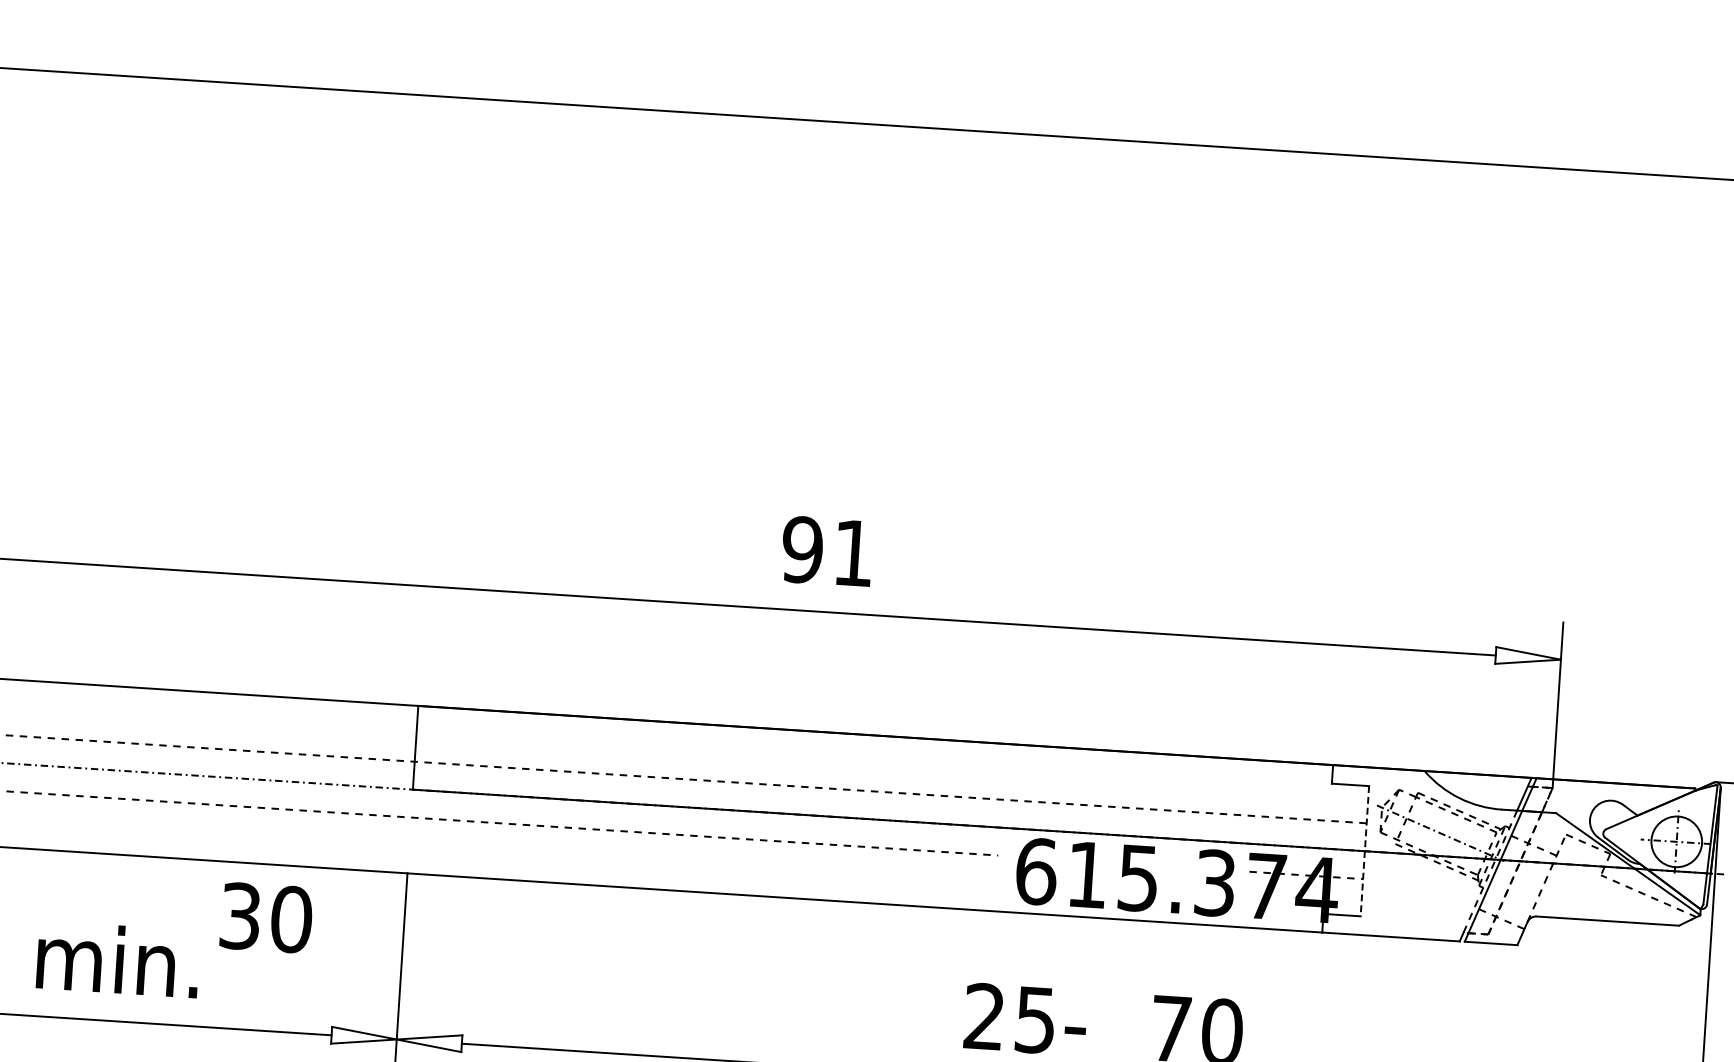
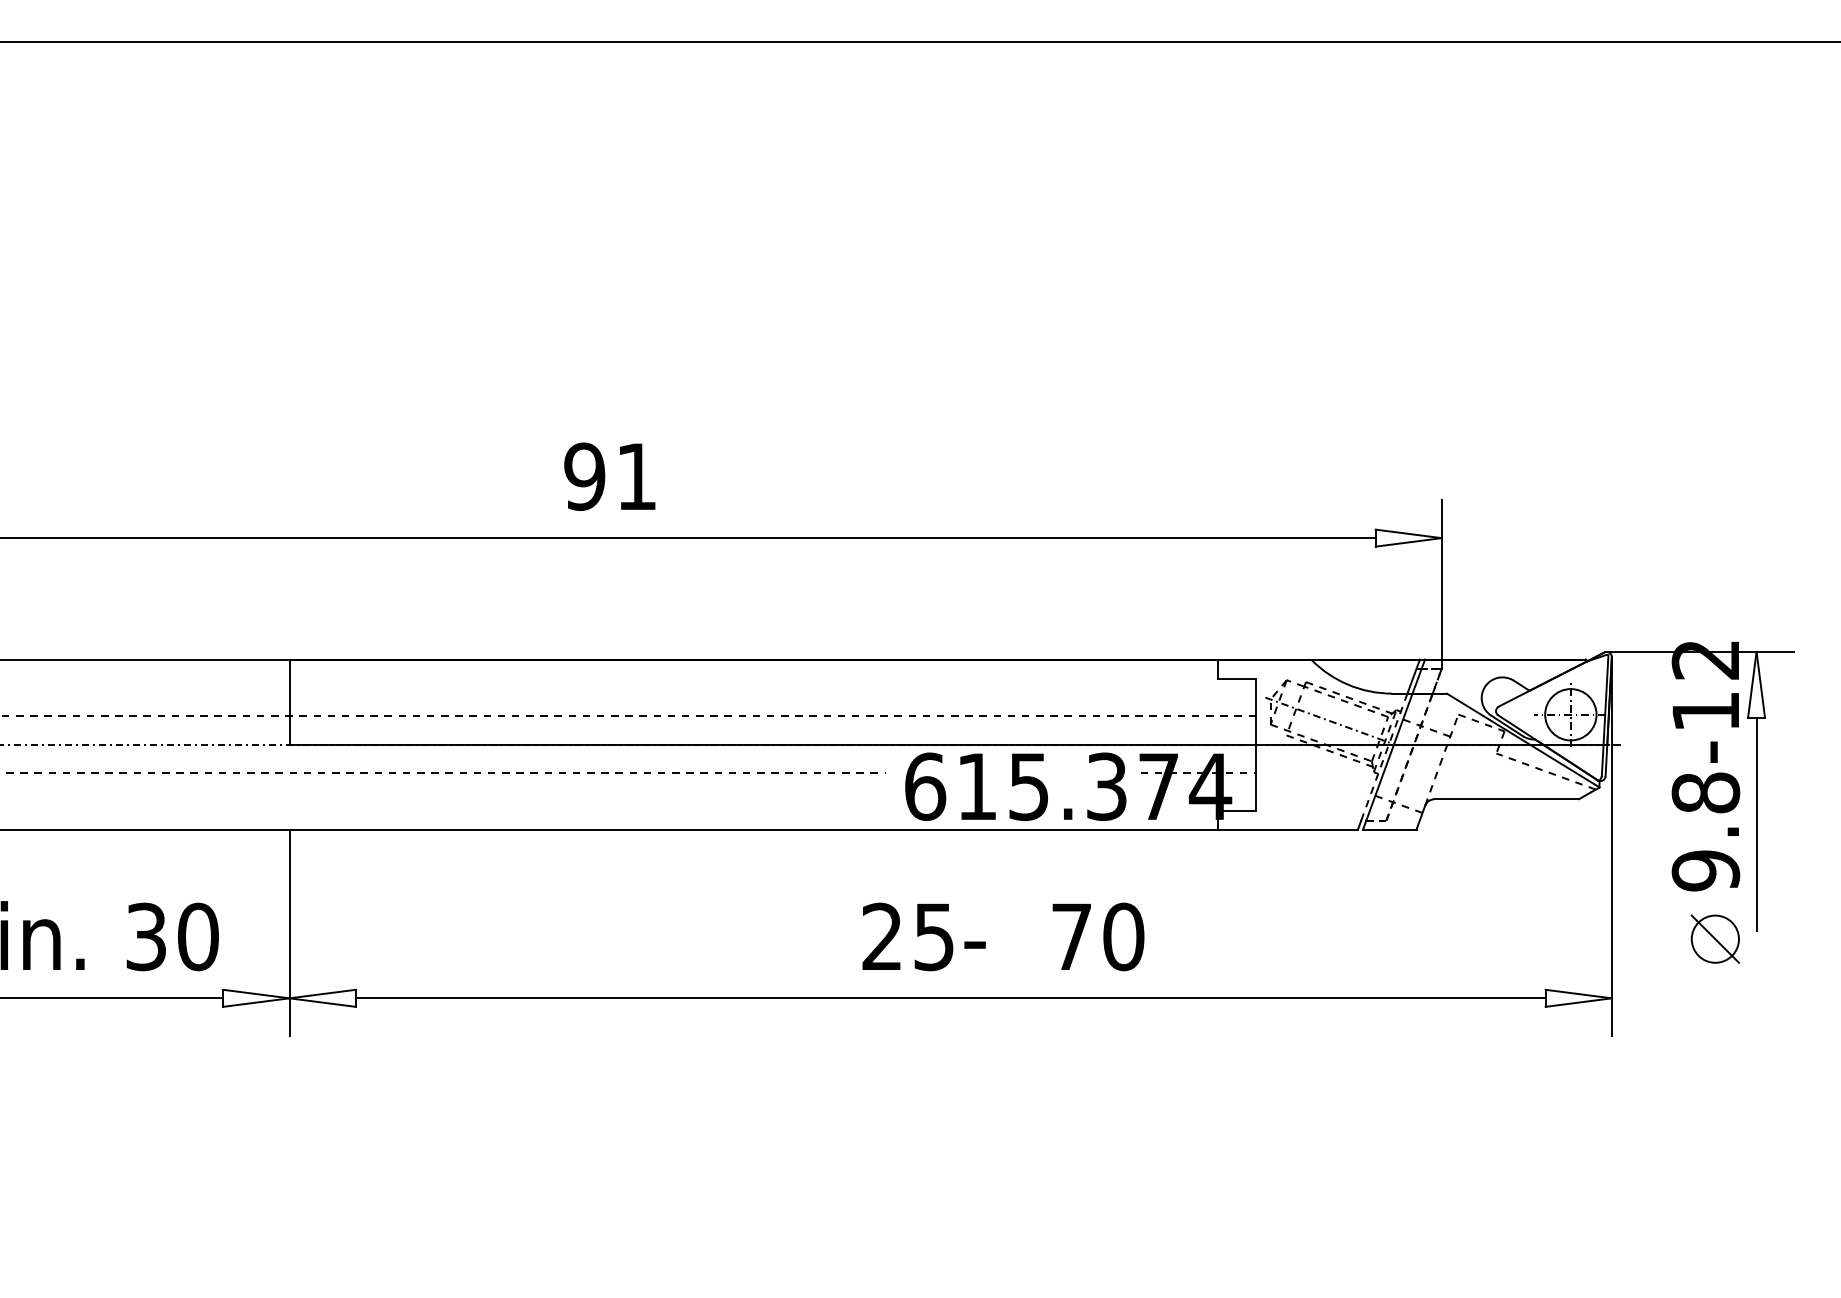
text: (826, 551) -> (609, 476), moved
line: (1365, 852) -> (1256, 745), dashed -> solid
text: (266, 917) -> (172, 936), moved

